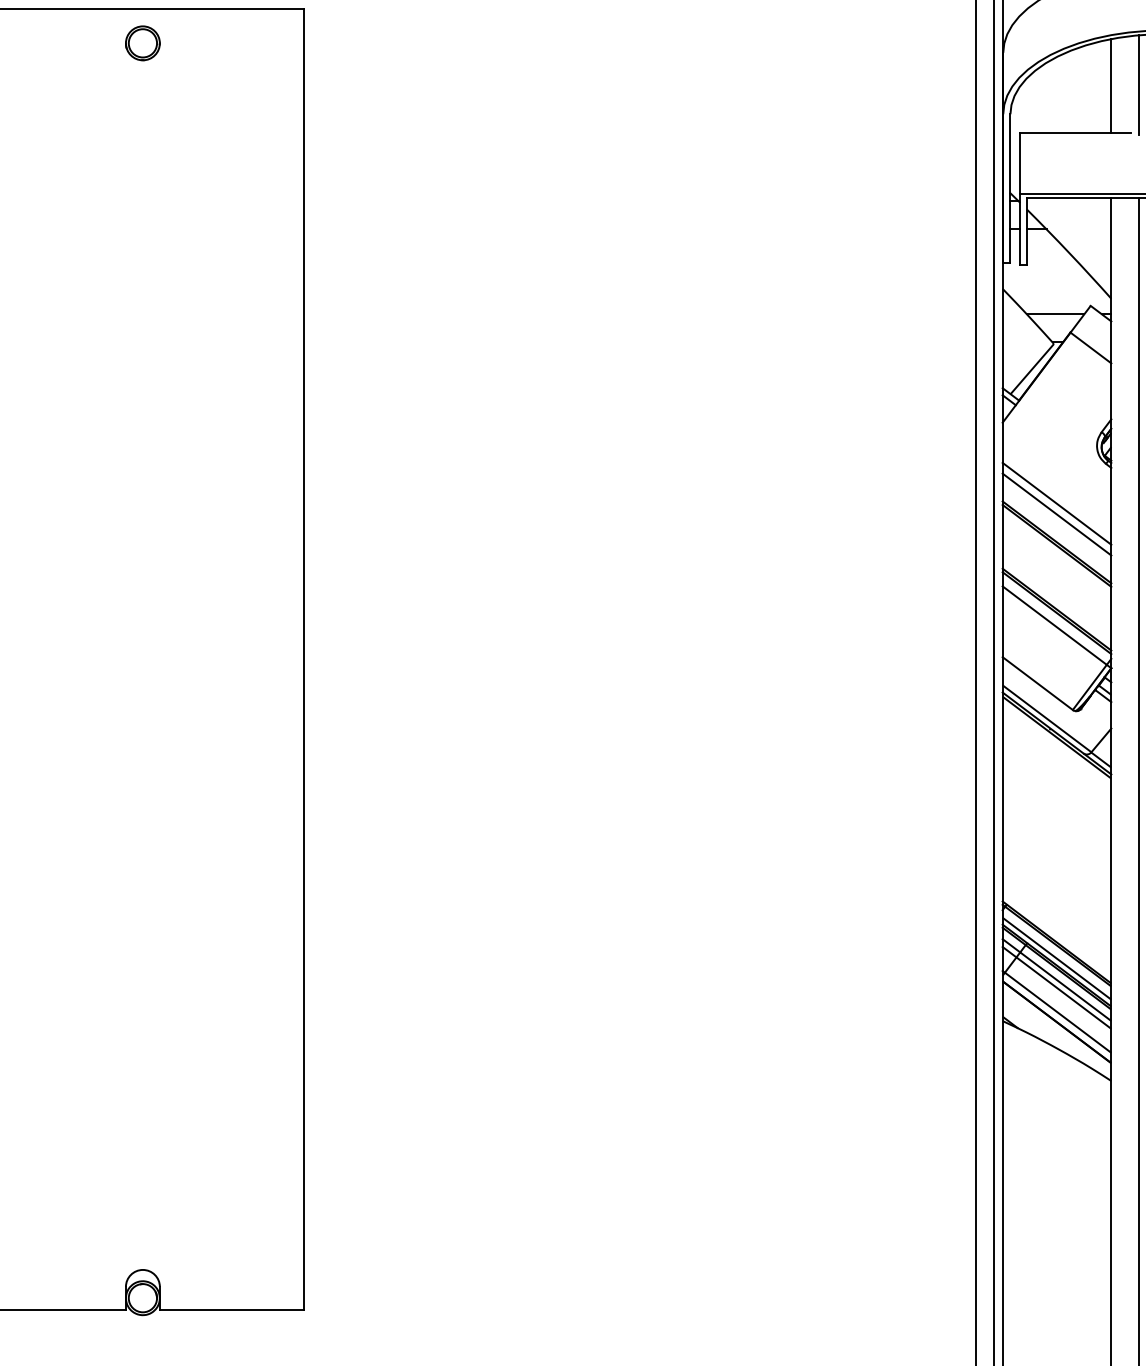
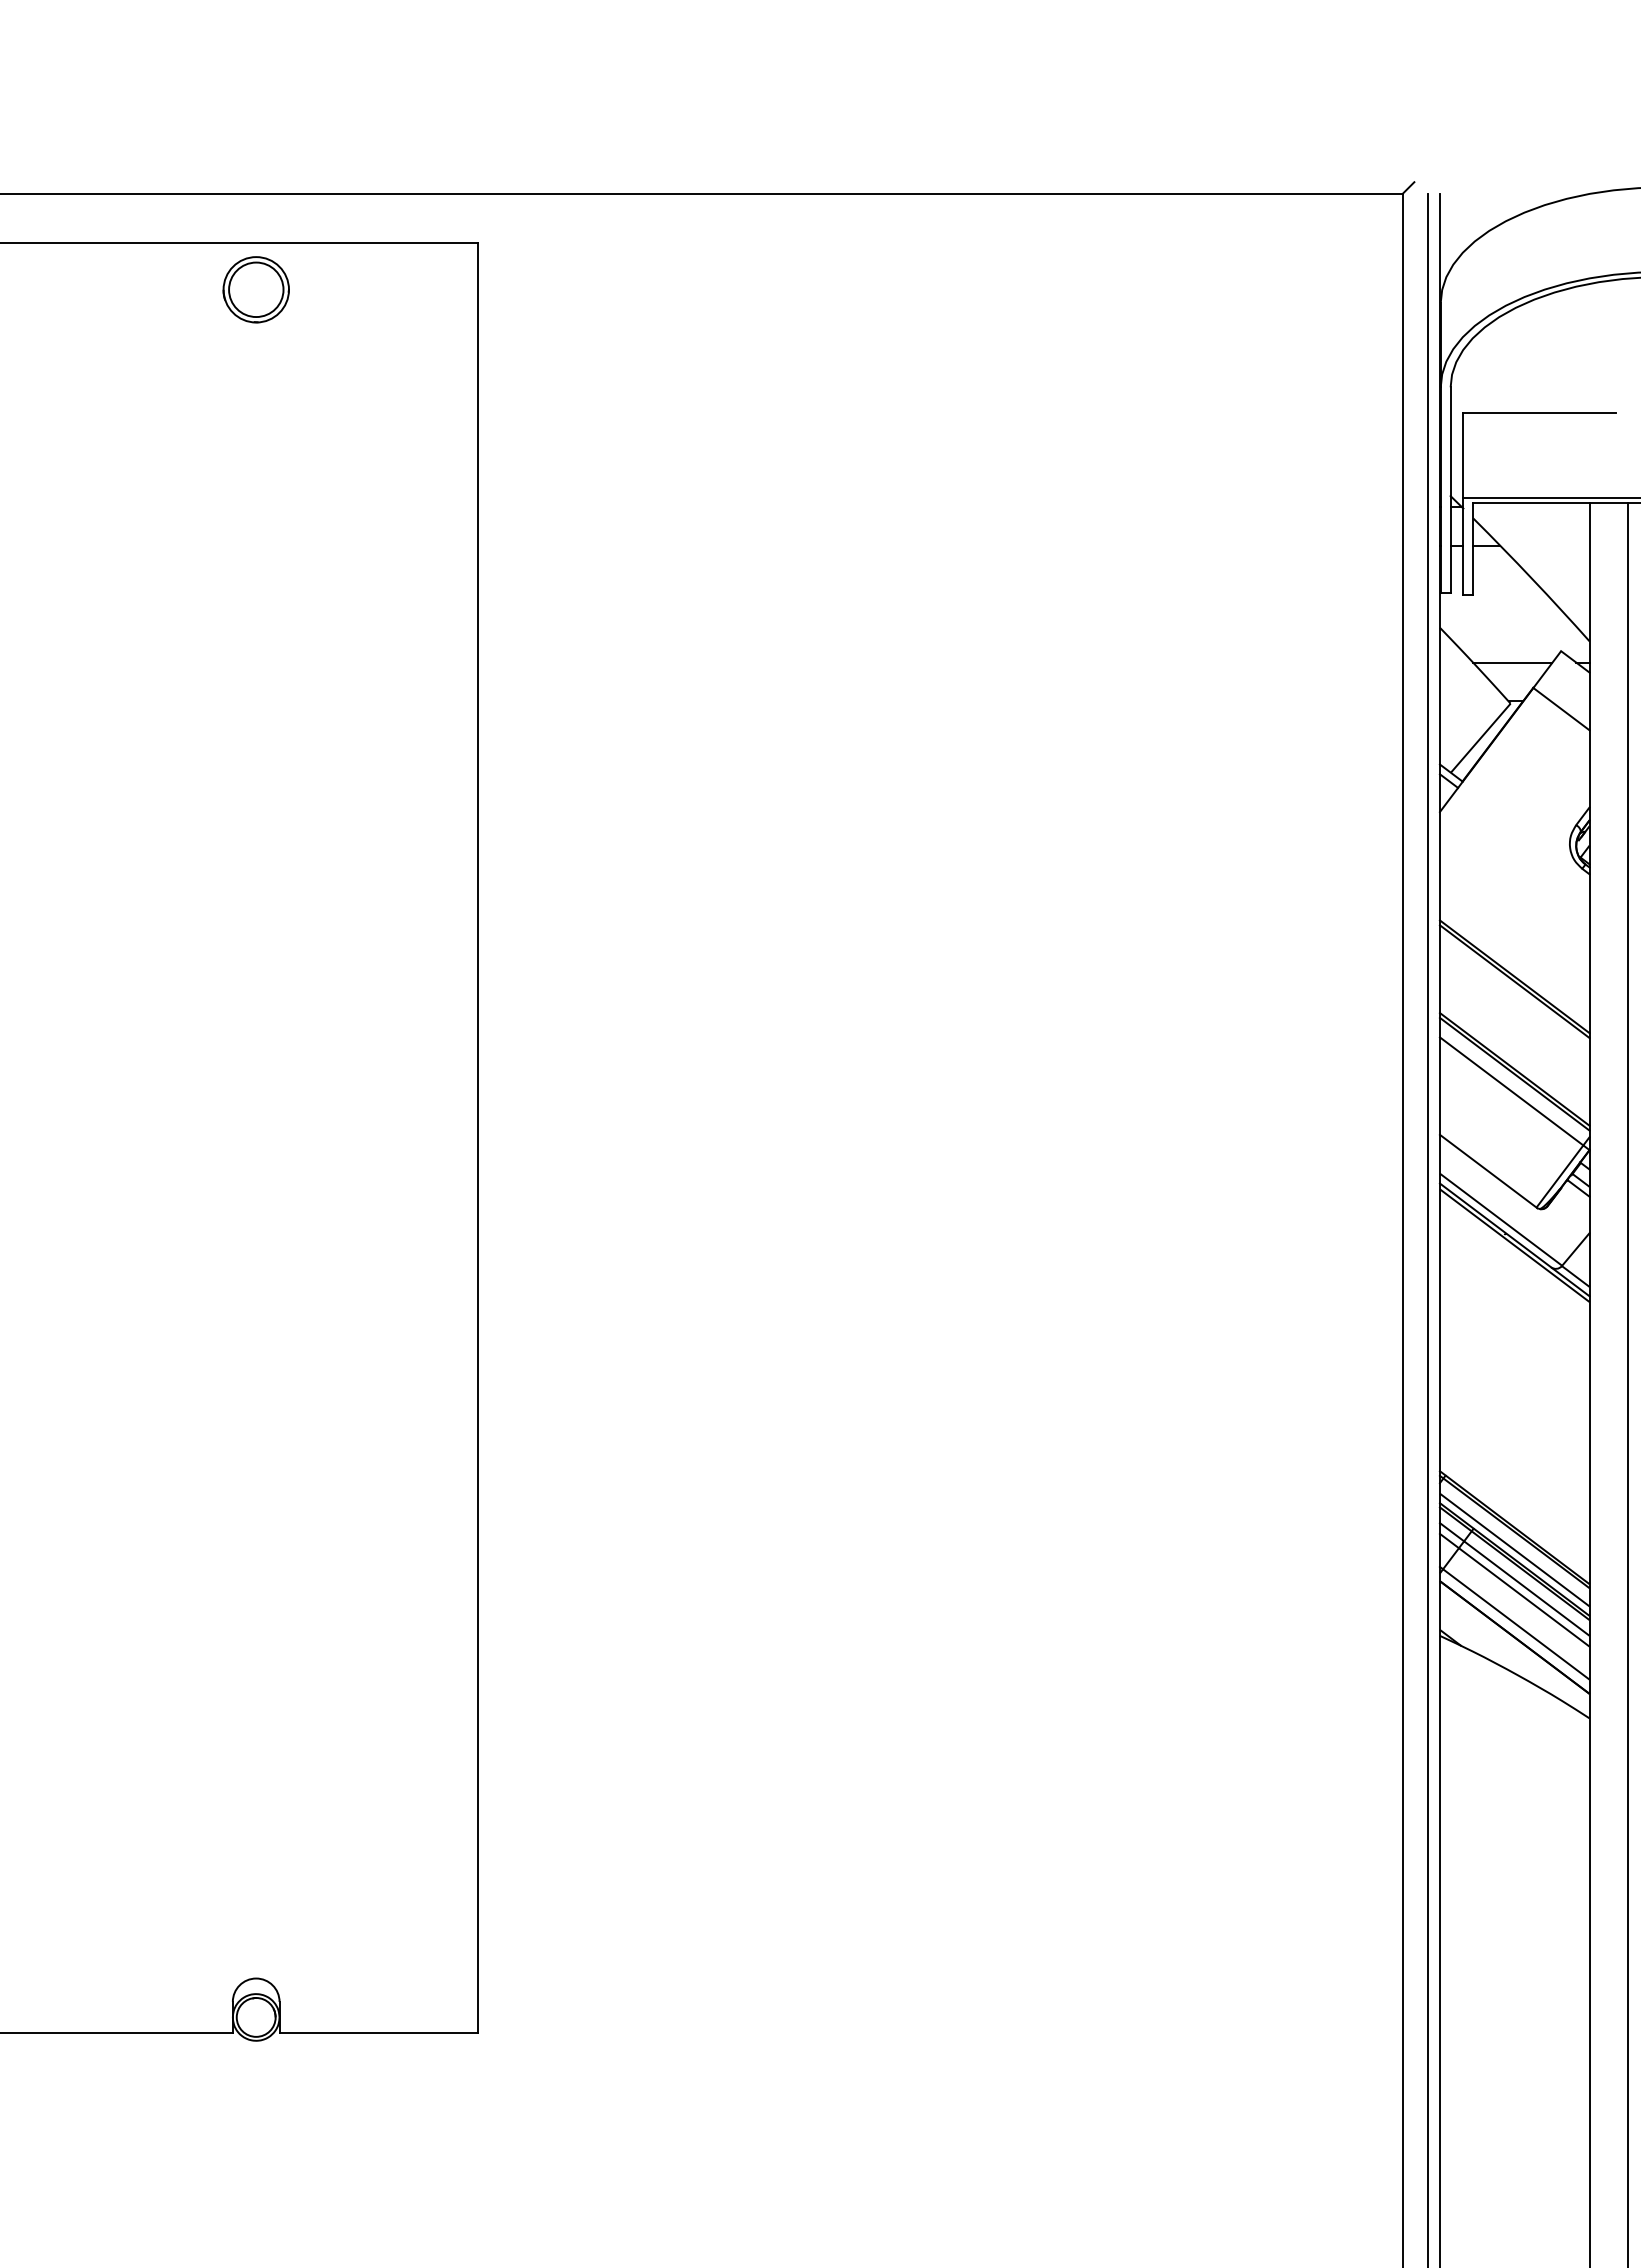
part: (142, 43) -> (255, 289), size x1.4
line: (1139, 85) -> (1628, 347), removed
line: (1111, 86) -> (1589, 348), removed
line: (1056, 503) -> (1514, 923), removed
line: (1056, 514) -> (1514, 938), removed

